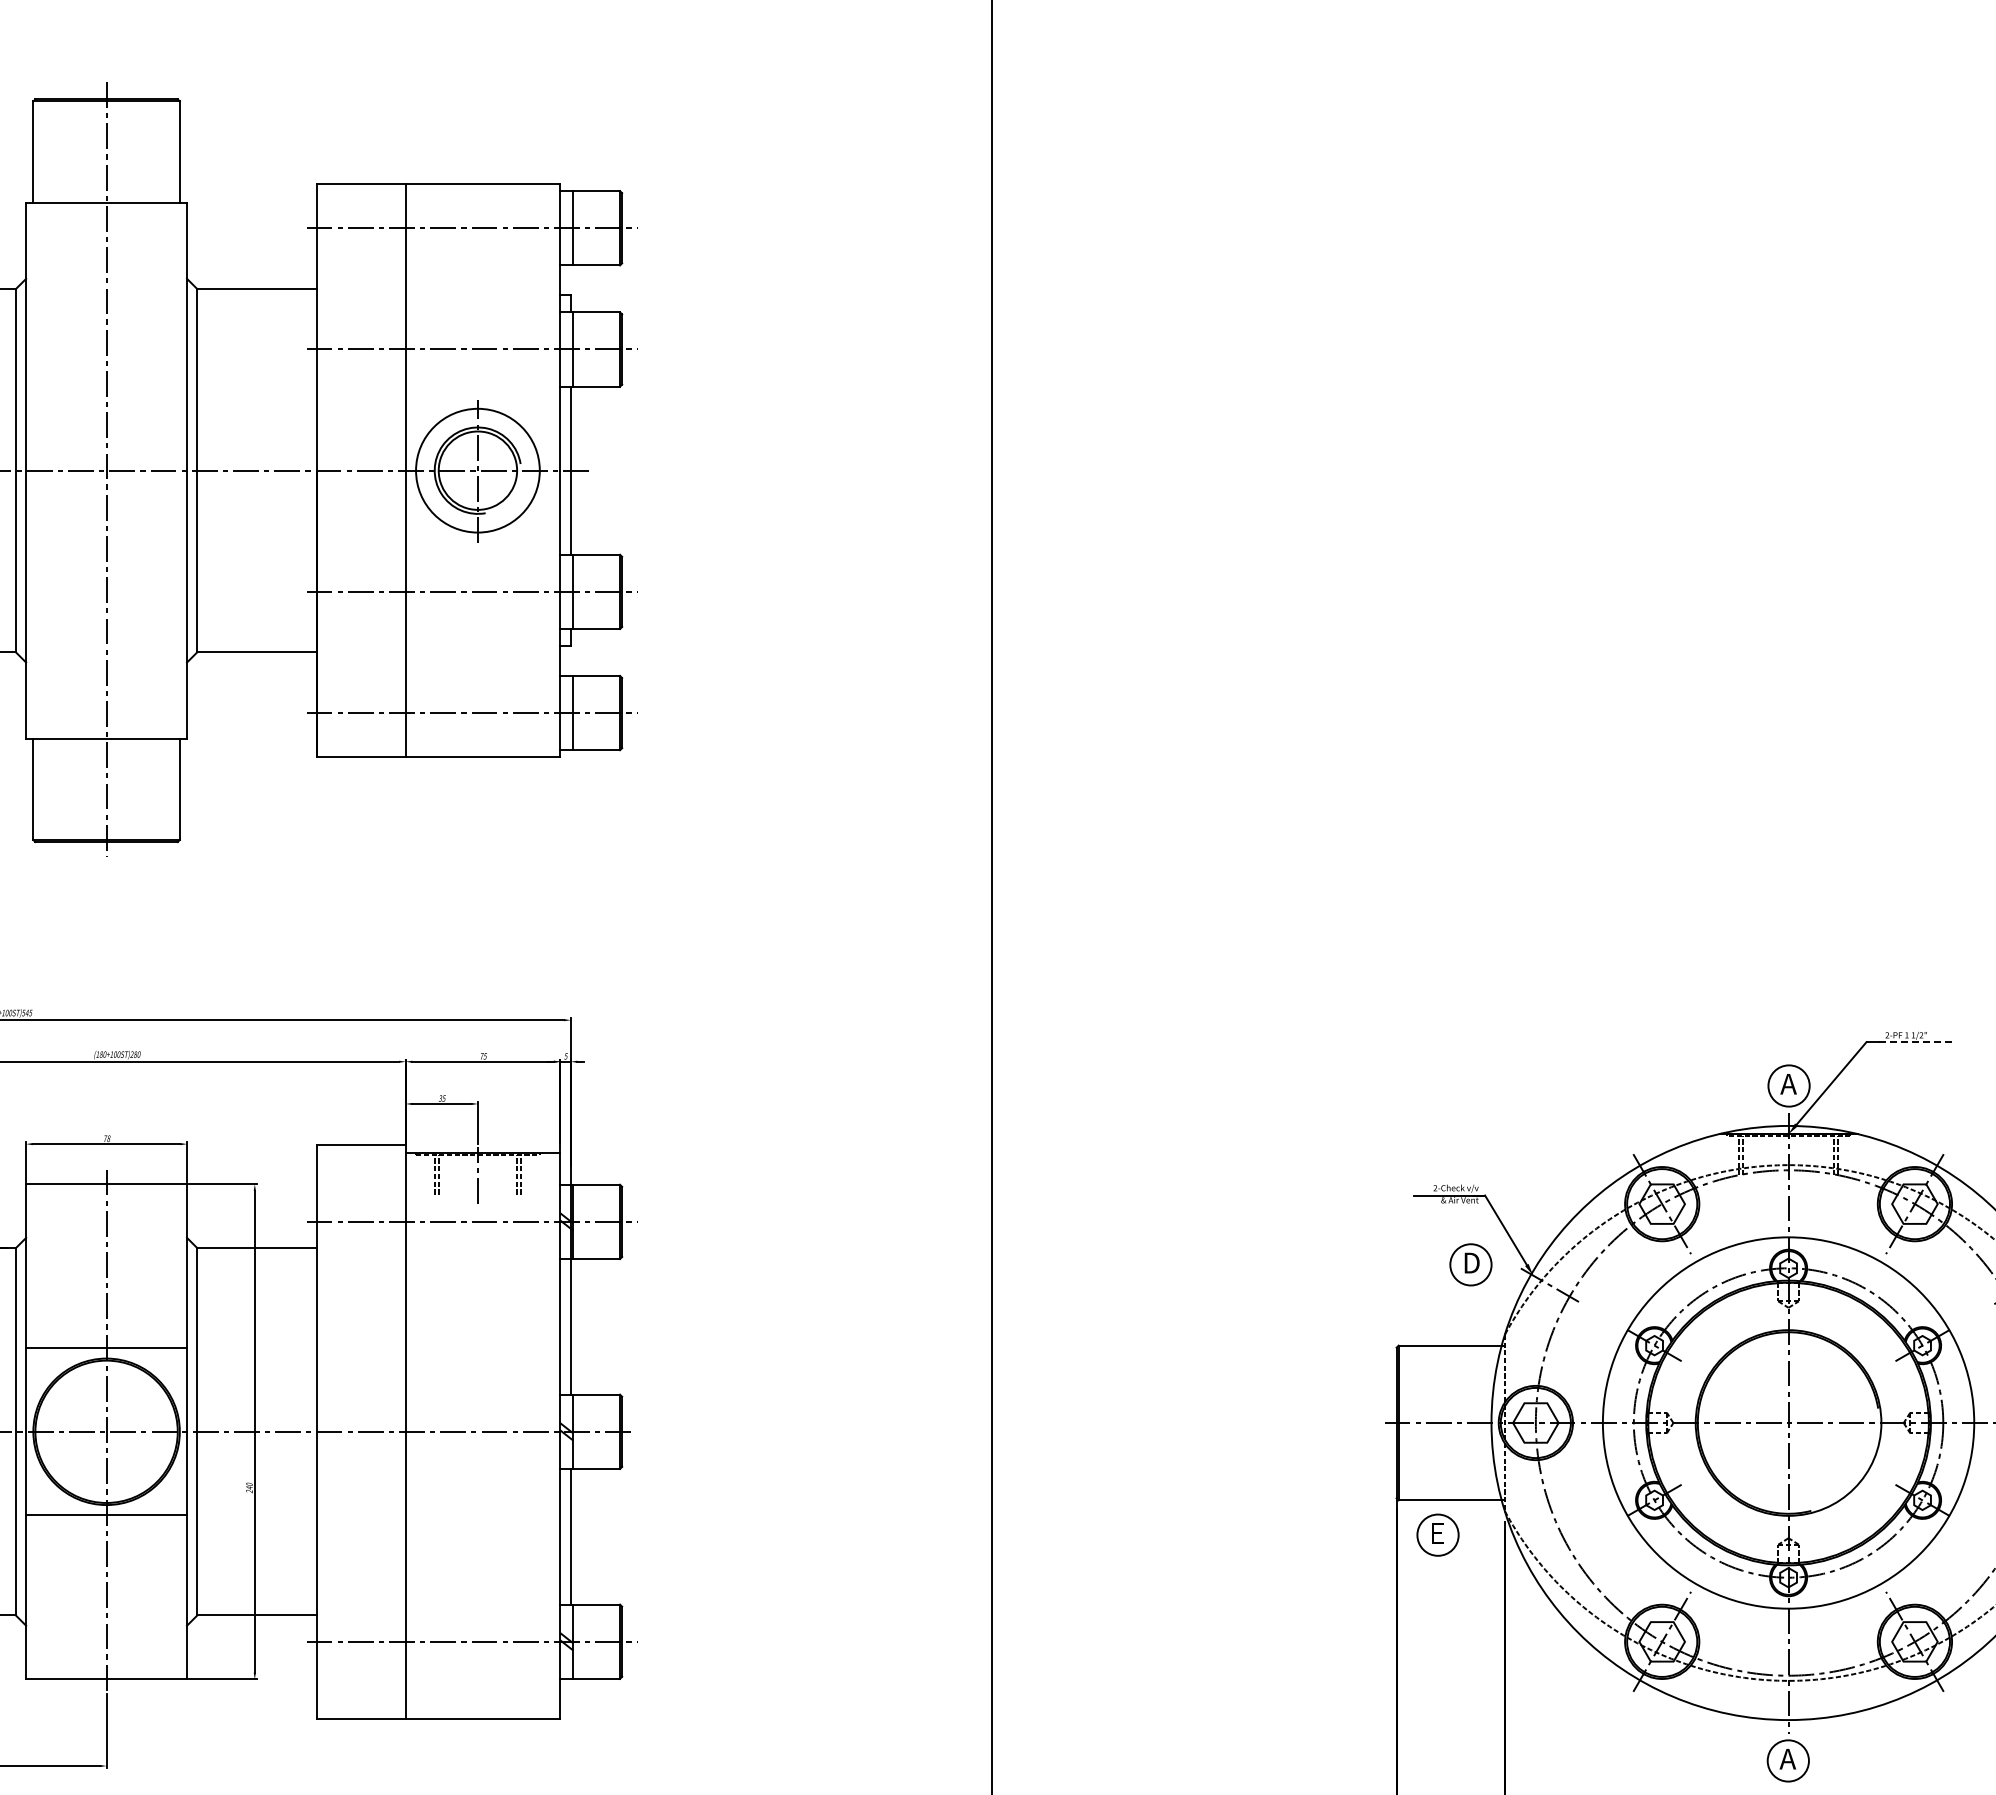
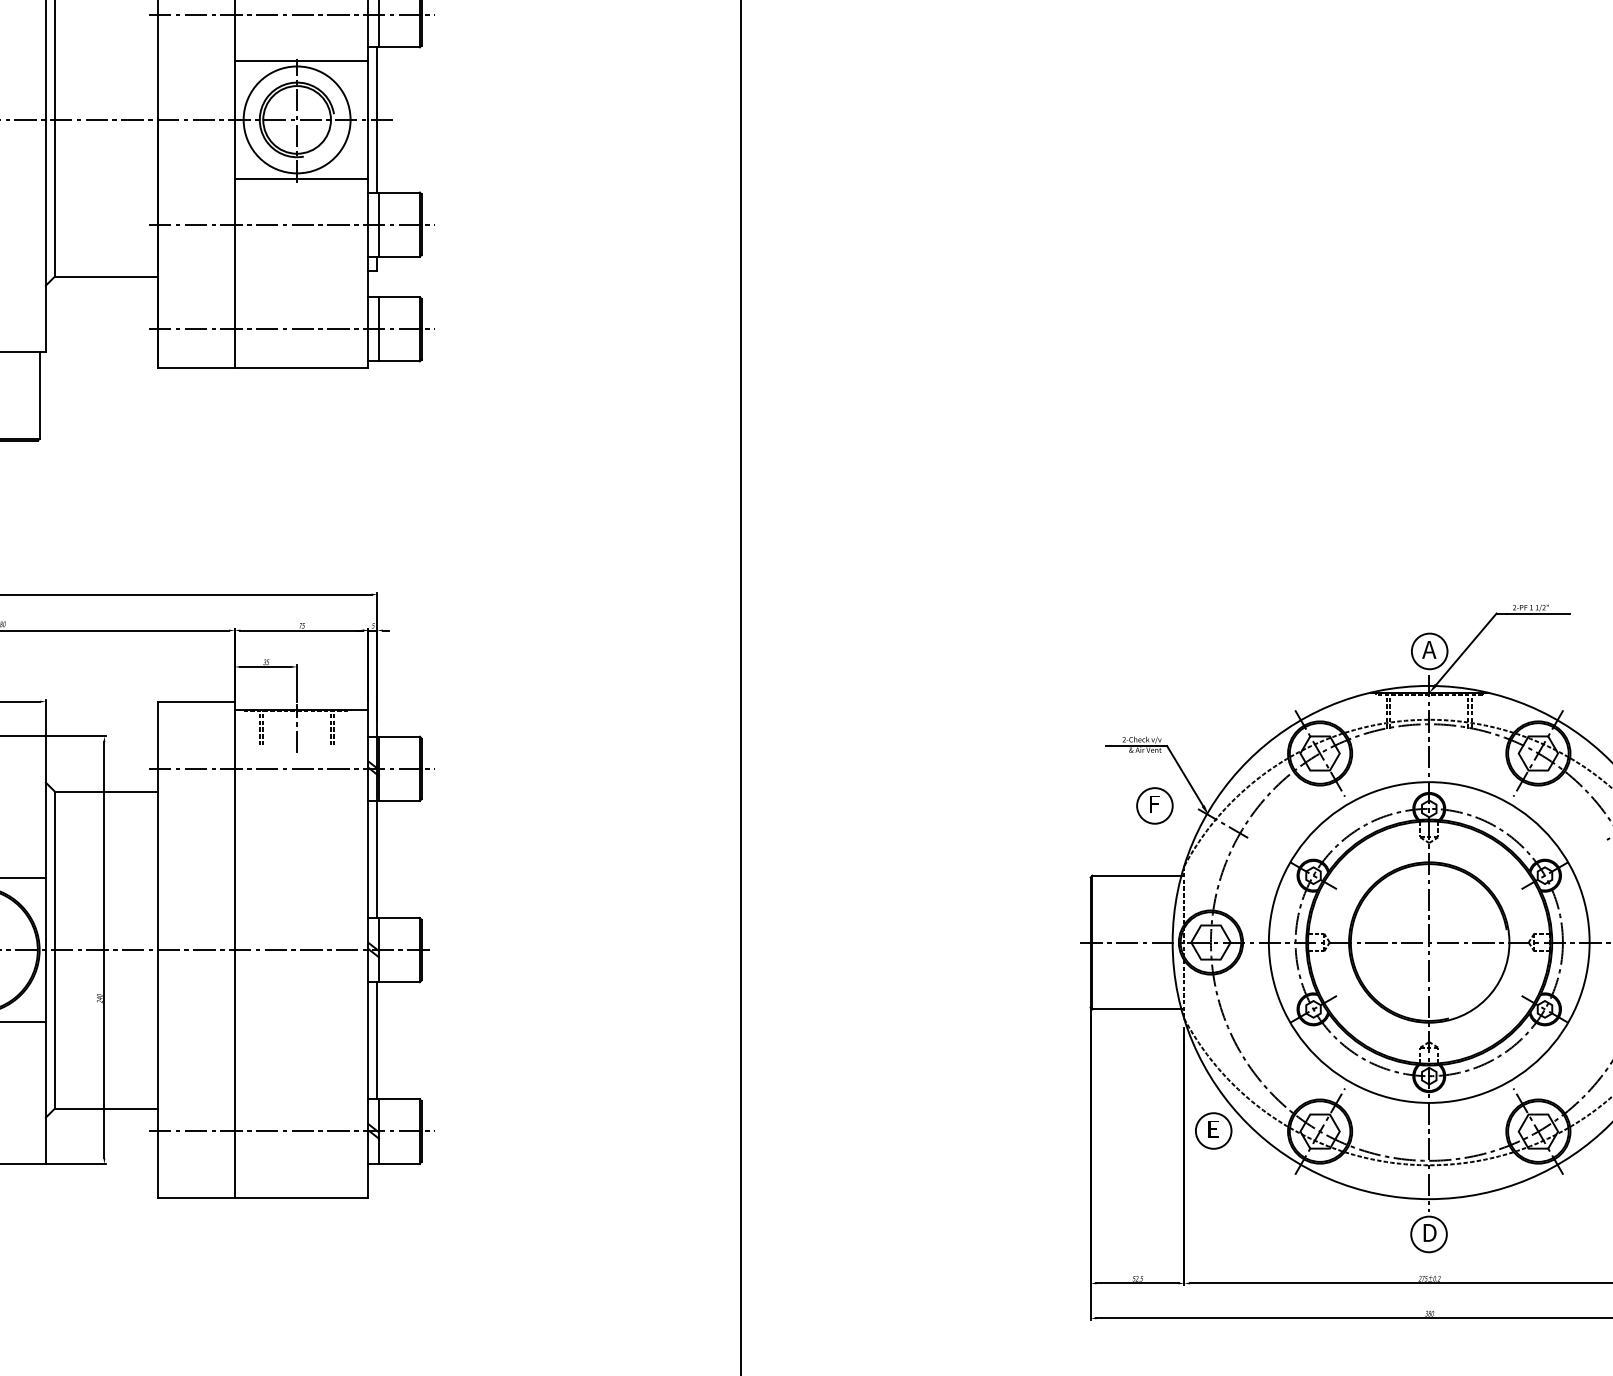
line: (482, 402) -> (301, 61), added
line: (482, 538) -> (301, 178), added
line: (1915, 1042) -> (1538, 613), dashed -> solid
text: (1471, 1262) -> (1155, 803), D -> F
part: (1437, 1534) -> (1213, 1130), moved
text: (1787, 1758) -> (1428, 1232), A -> D

